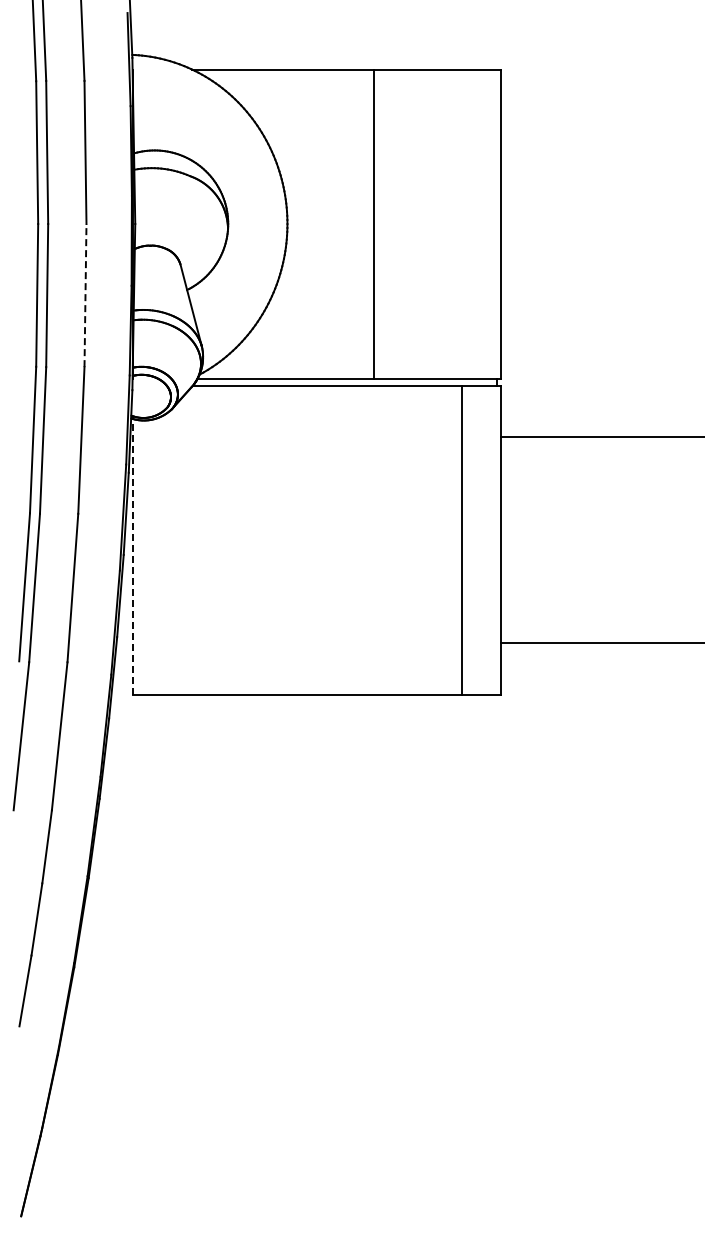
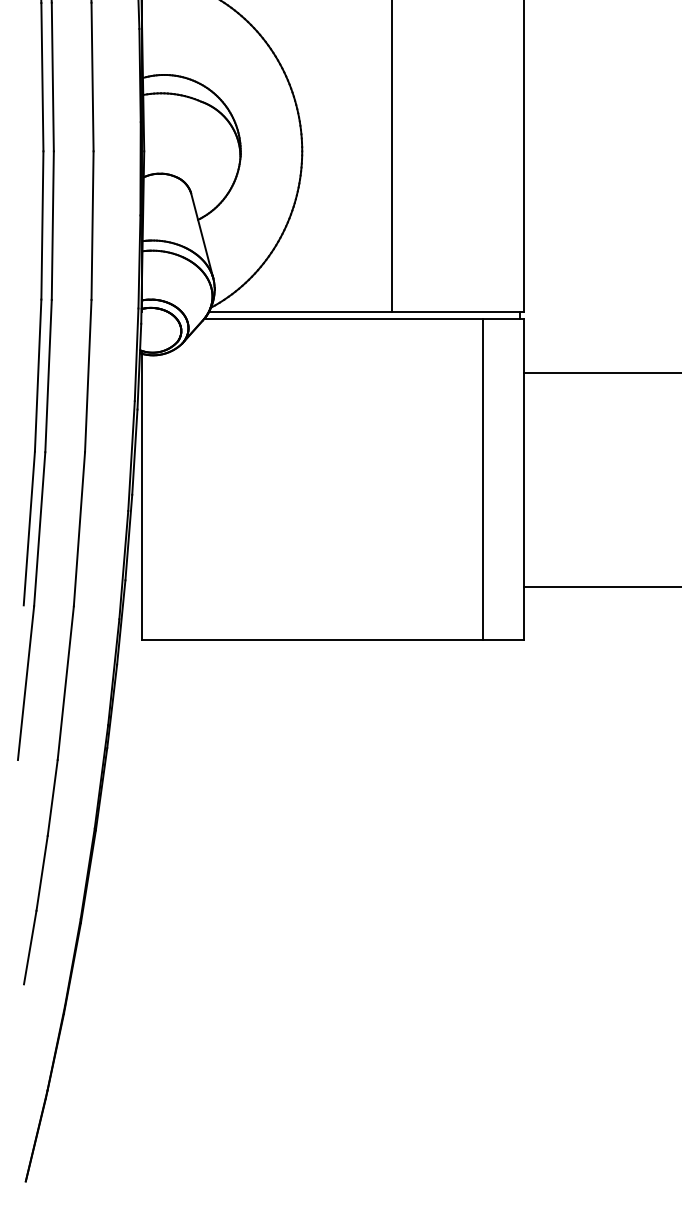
line: (85, 295) -> (92, 225), dashed -> solid
line: (133, 555) -> (142, 495), dashed -> solid

